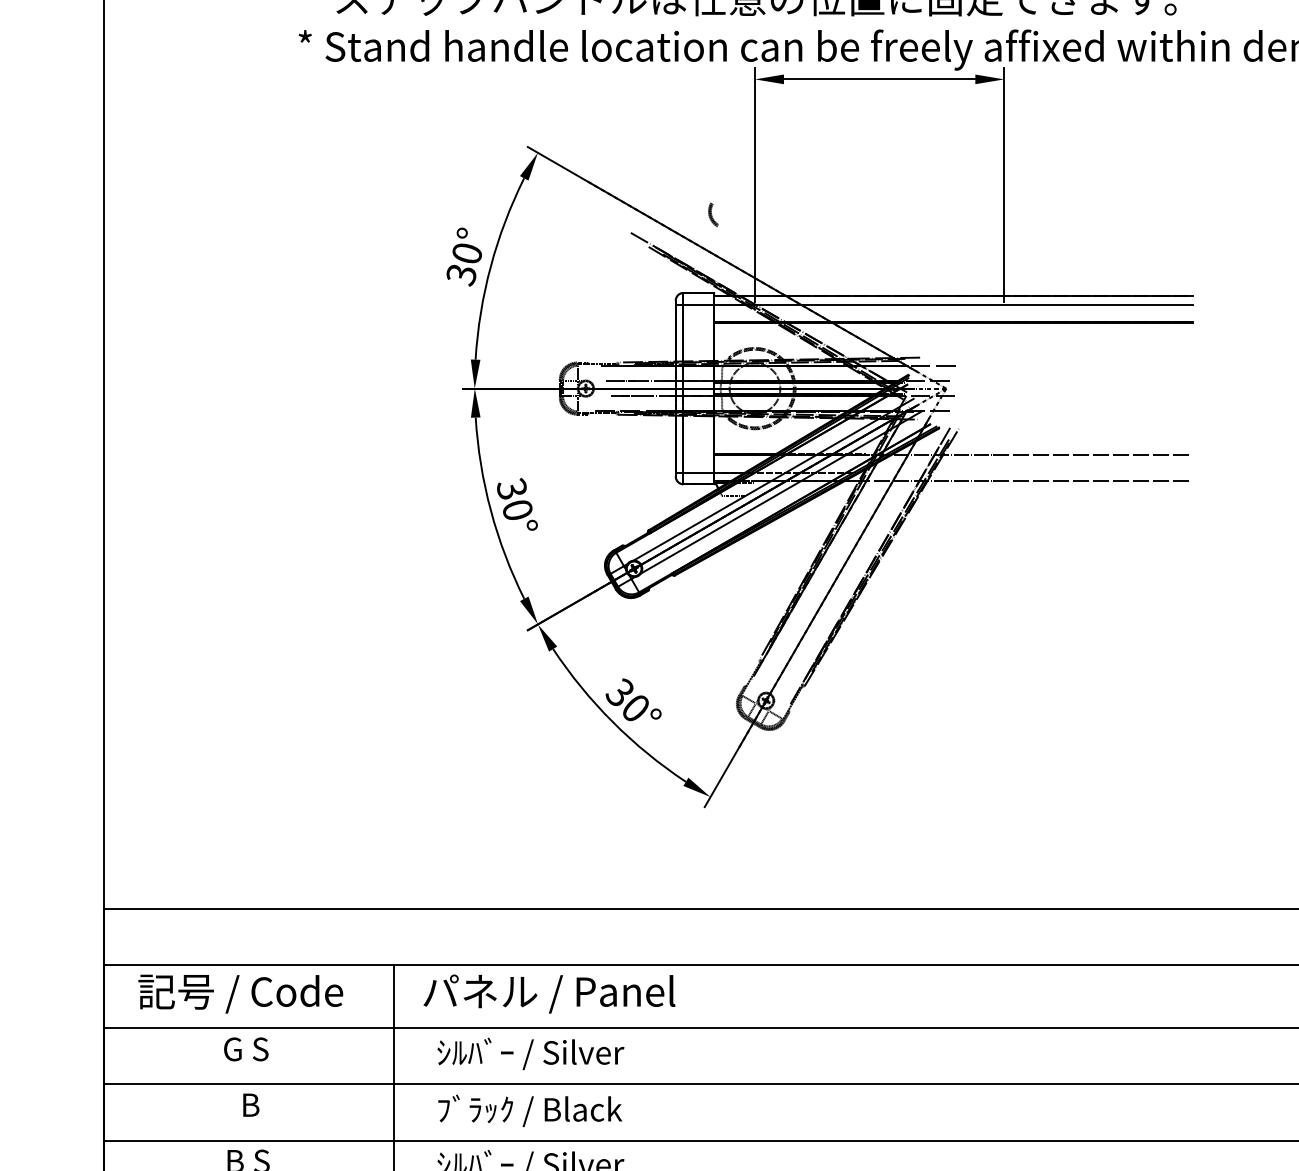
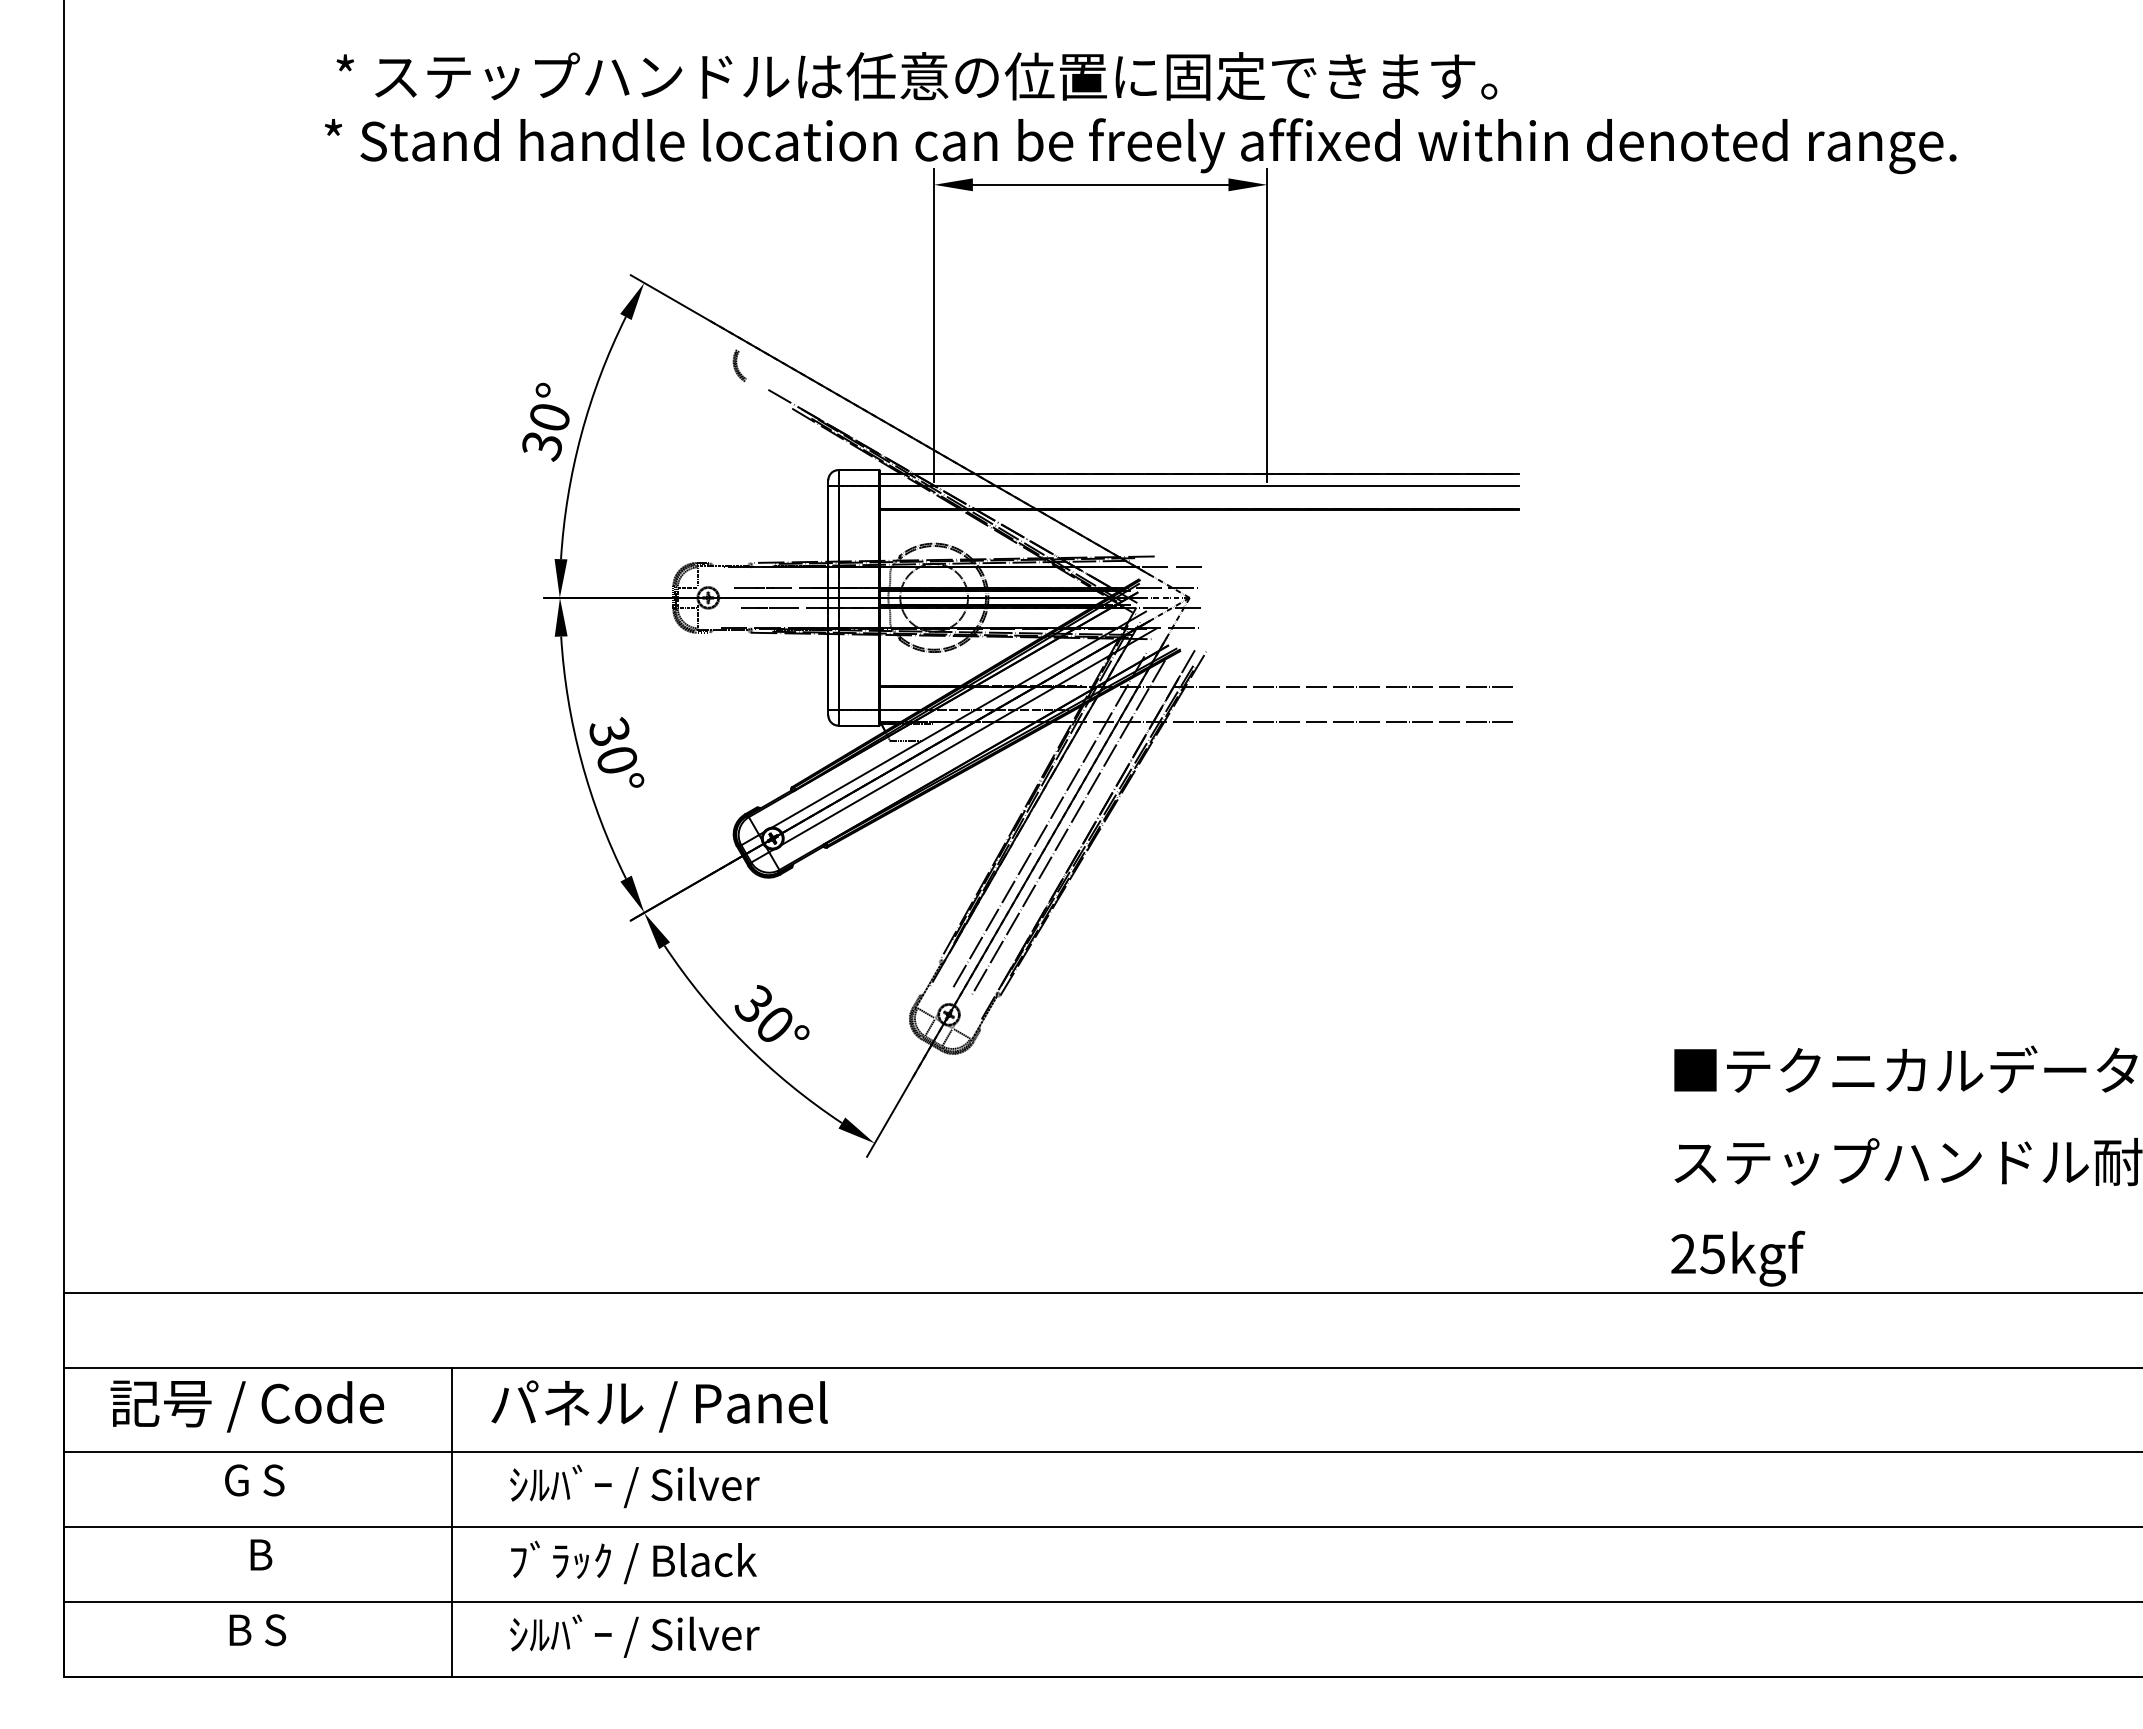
part: (713, 214) -> (739, 365), moved
line: (842, 553) -> (1050, 818), added
line: (854, 561) -> (1067, 828), added

